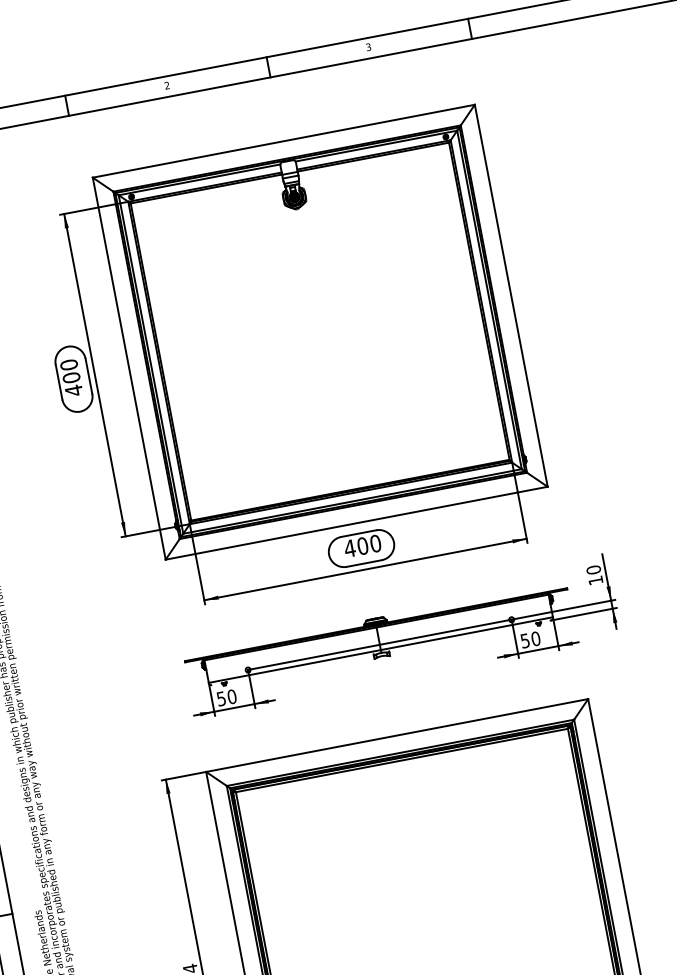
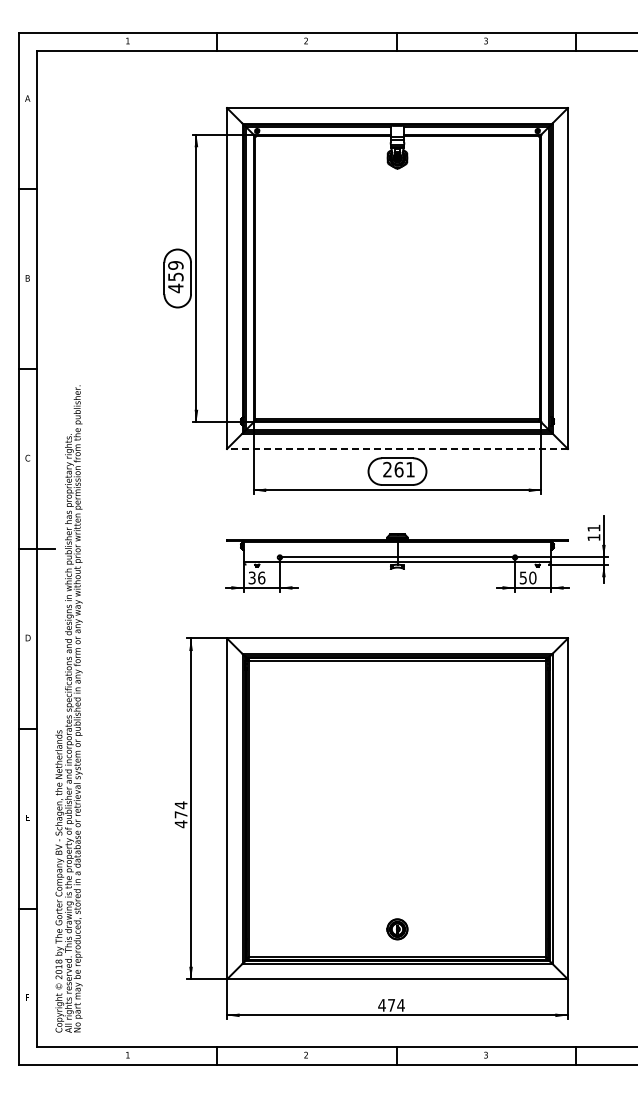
text: (70, 371) -> (175, 271), 400 -> 459
line: (356, 522) -> (397, 448), solid -> dashed
text: (362, 546) -> (398, 469), 400 -> 261
text: (593, 569) -> (593, 527), 10 -> 11
text: (227, 697) -> (257, 577), 50 -> 36

